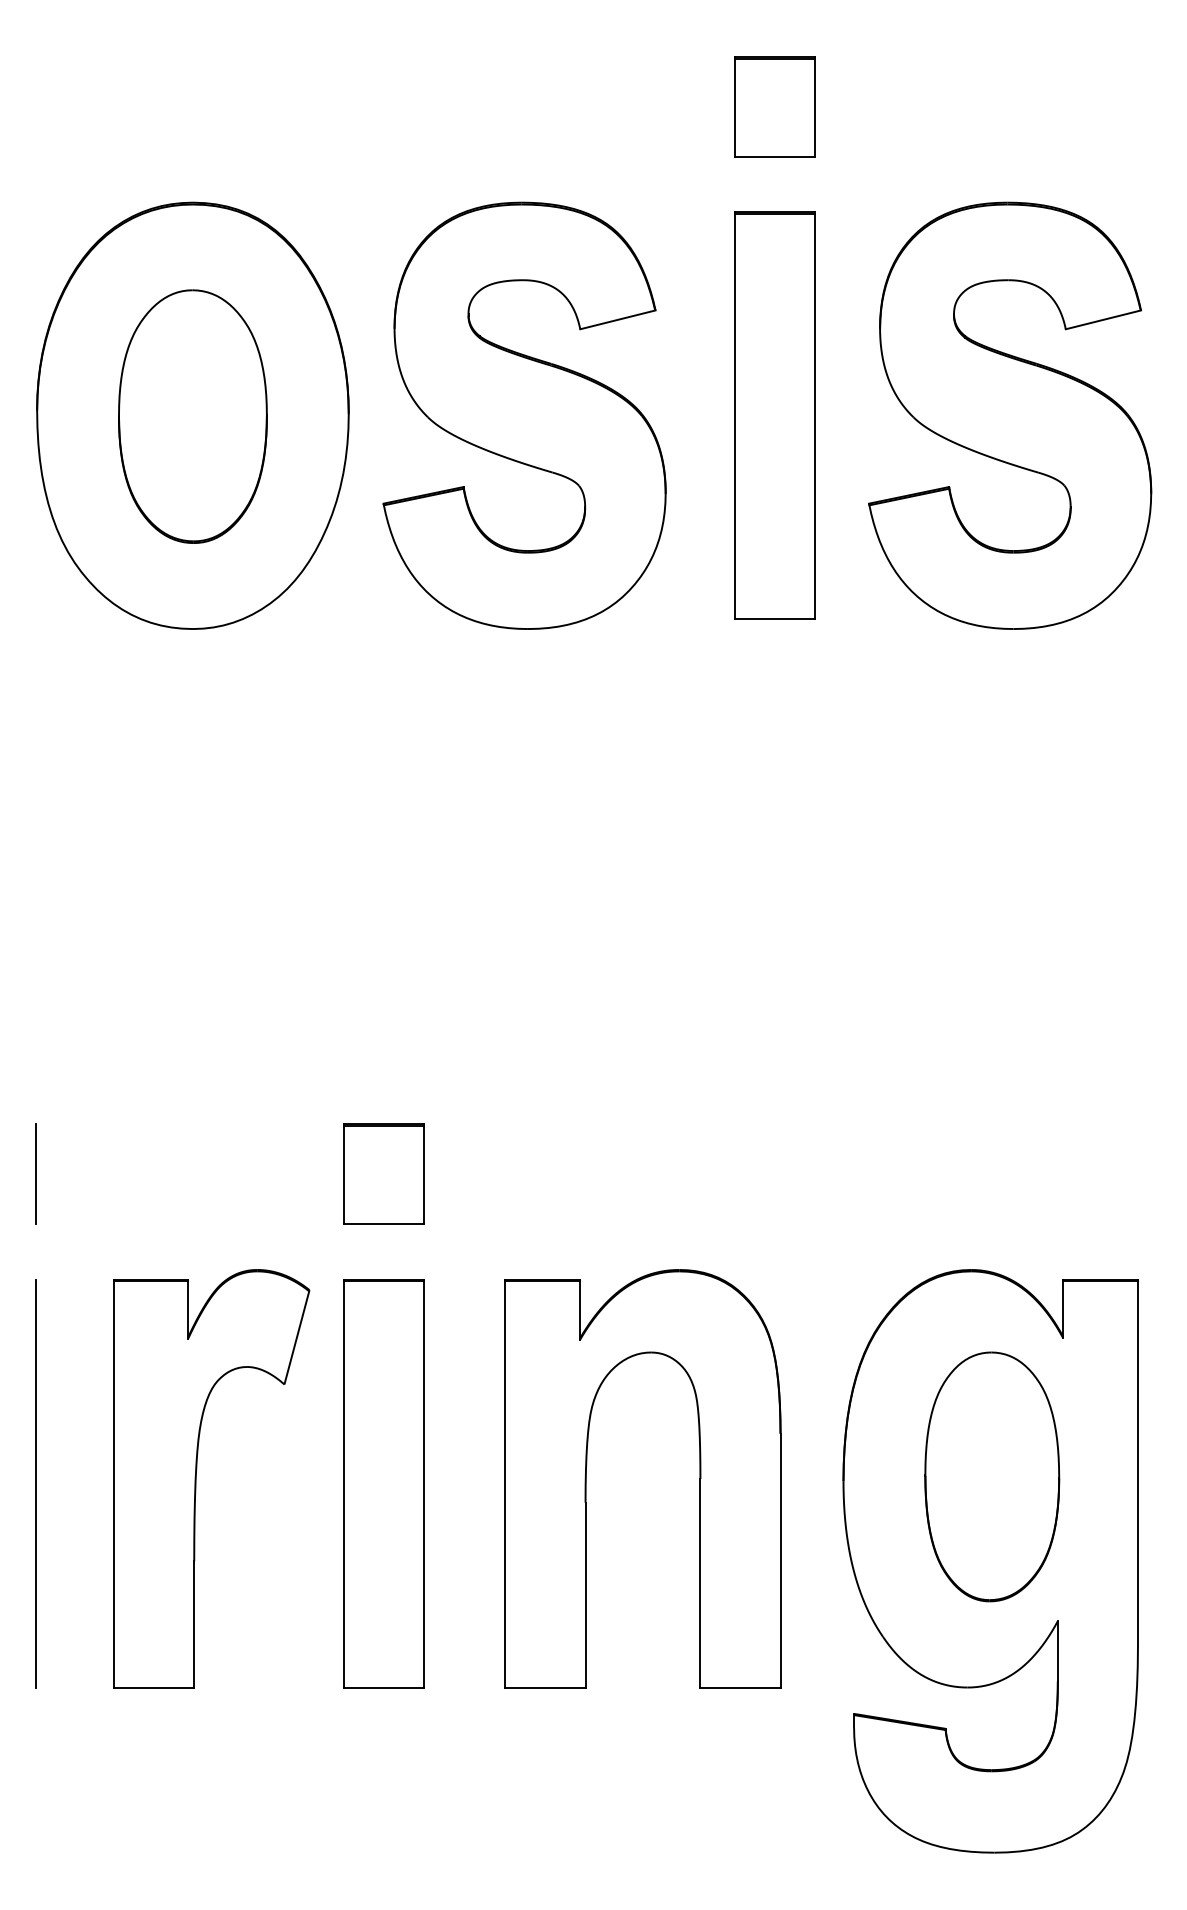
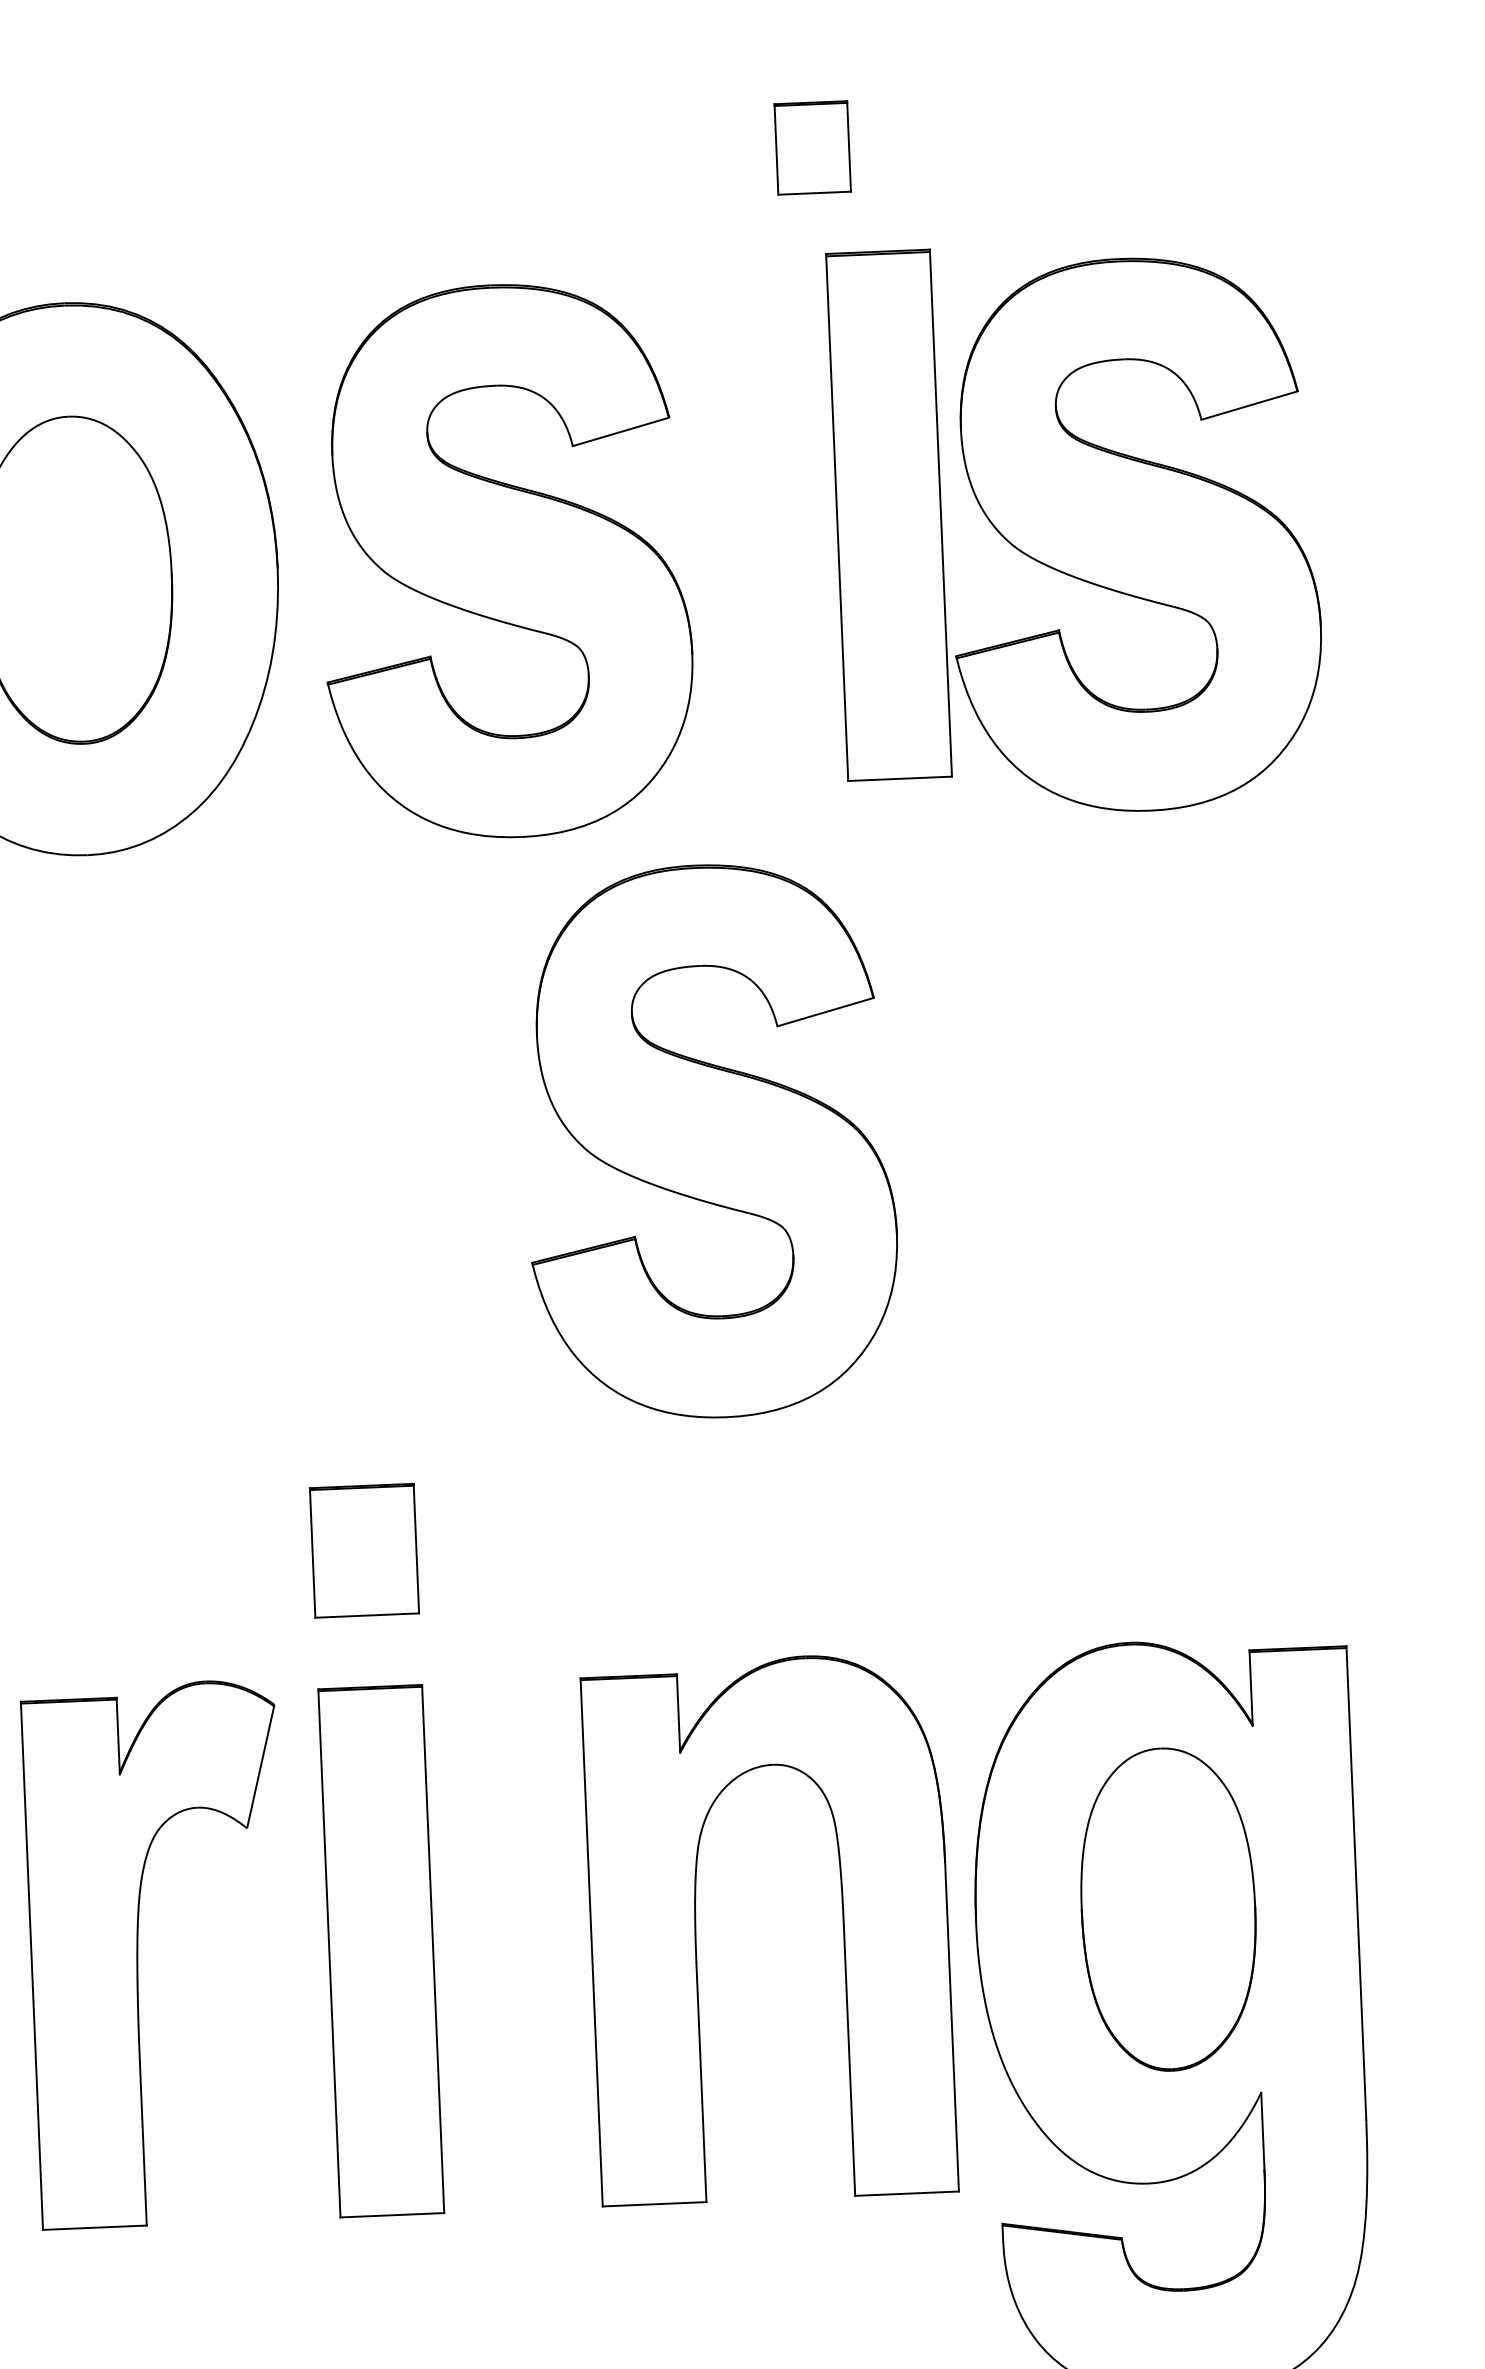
part: (774, 106) -> (812, 147), size x0.7
part: (774, 415) -> (888, 514), moved
part: (663, 869) -> (709, 1141), added
part: (586, 1478) -> (696, 1931), moved

